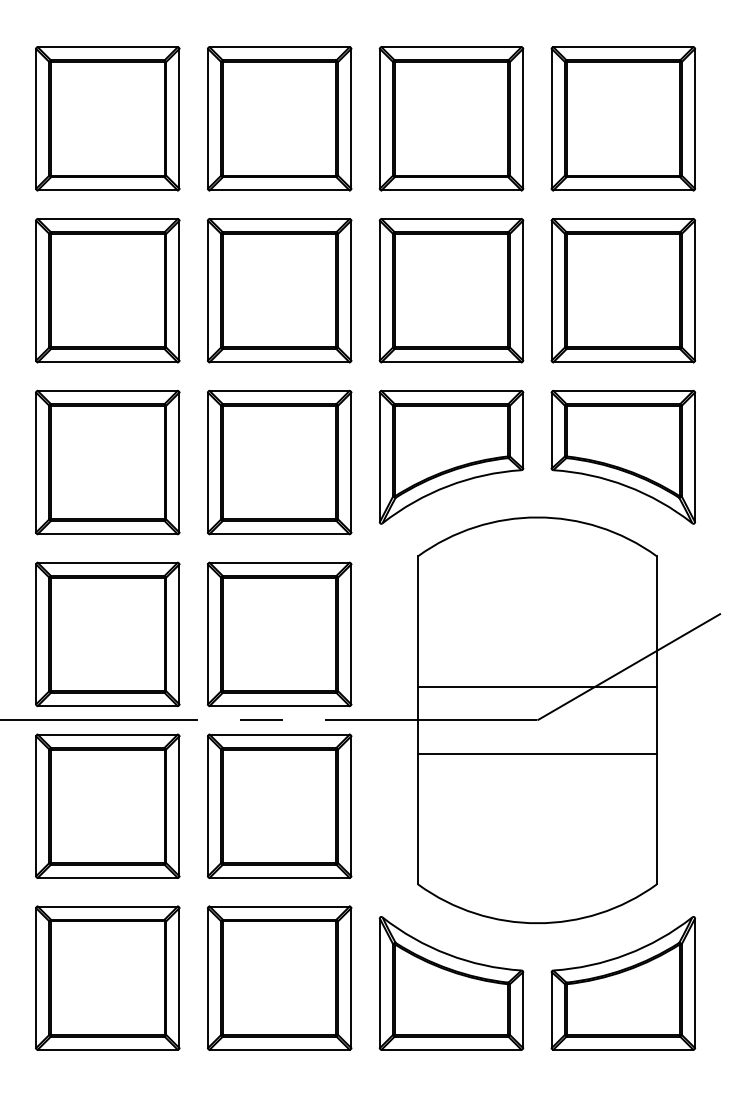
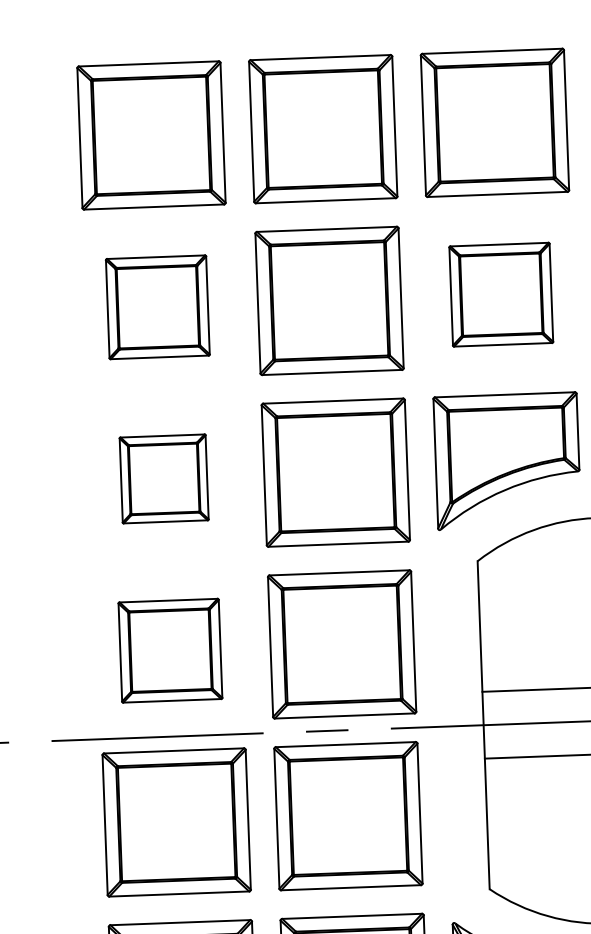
part: (107, 290) -> (157, 307), size x0.7
part: (451, 290) -> (501, 294), size x0.7
part: (107, 462) -> (163, 478), size x0.6
part: (107, 634) -> (170, 650), size x0.7

